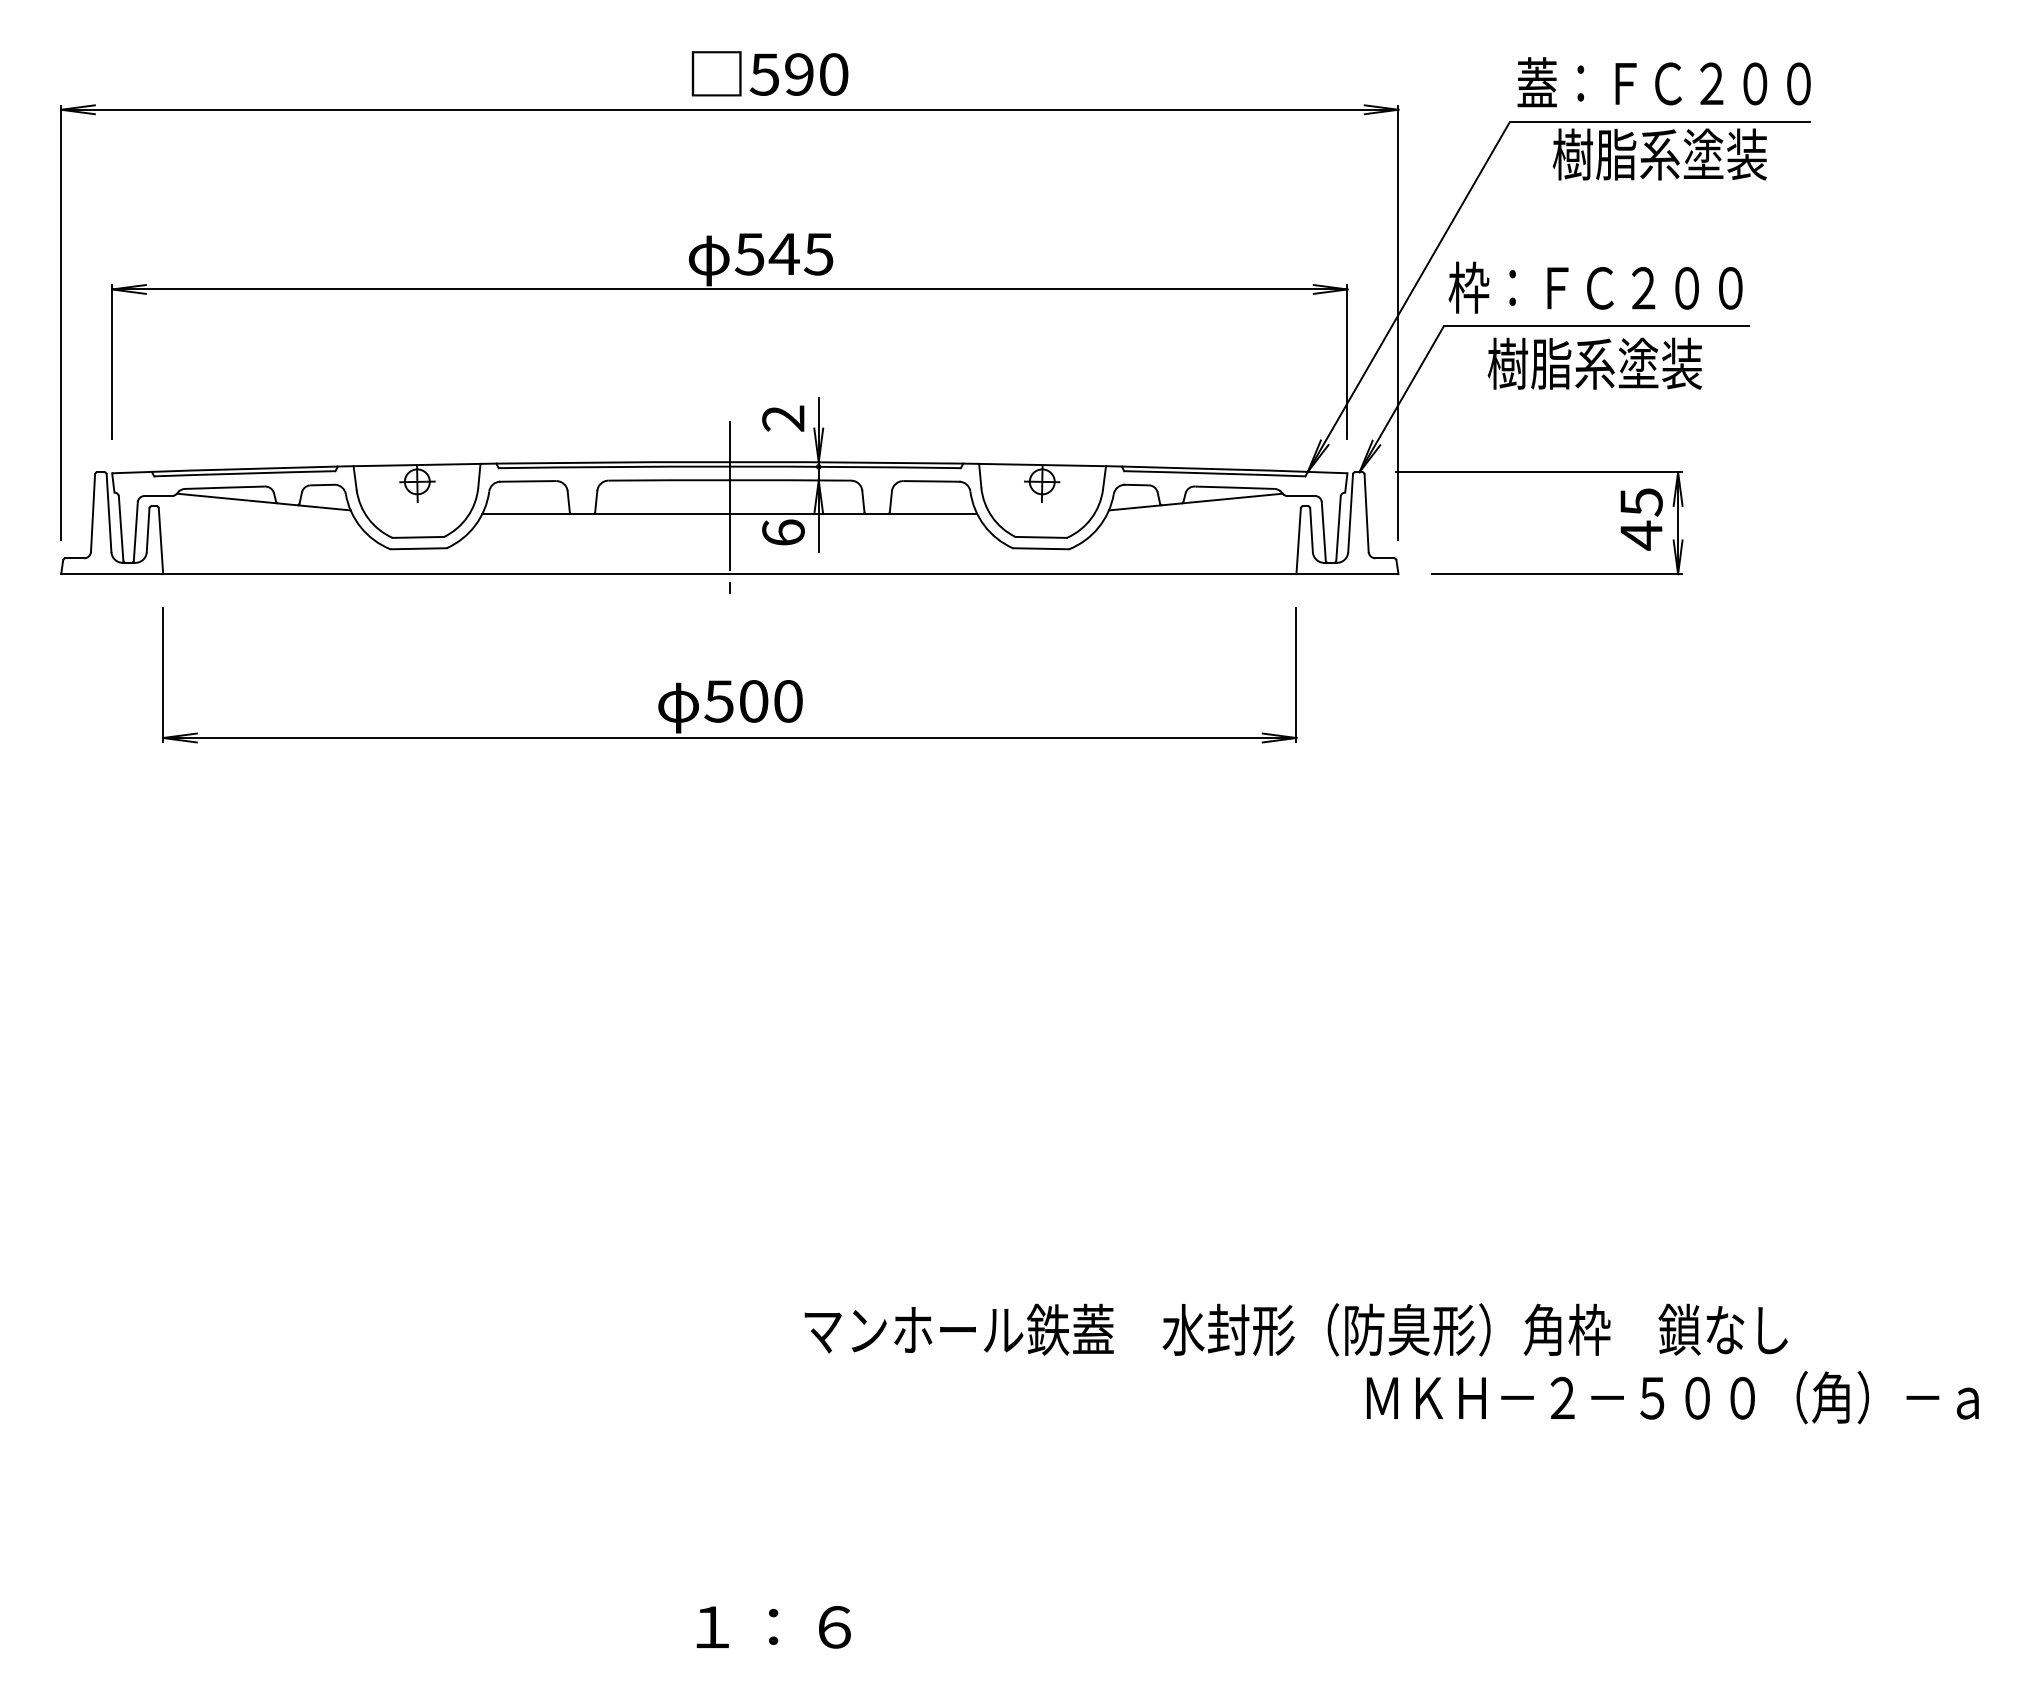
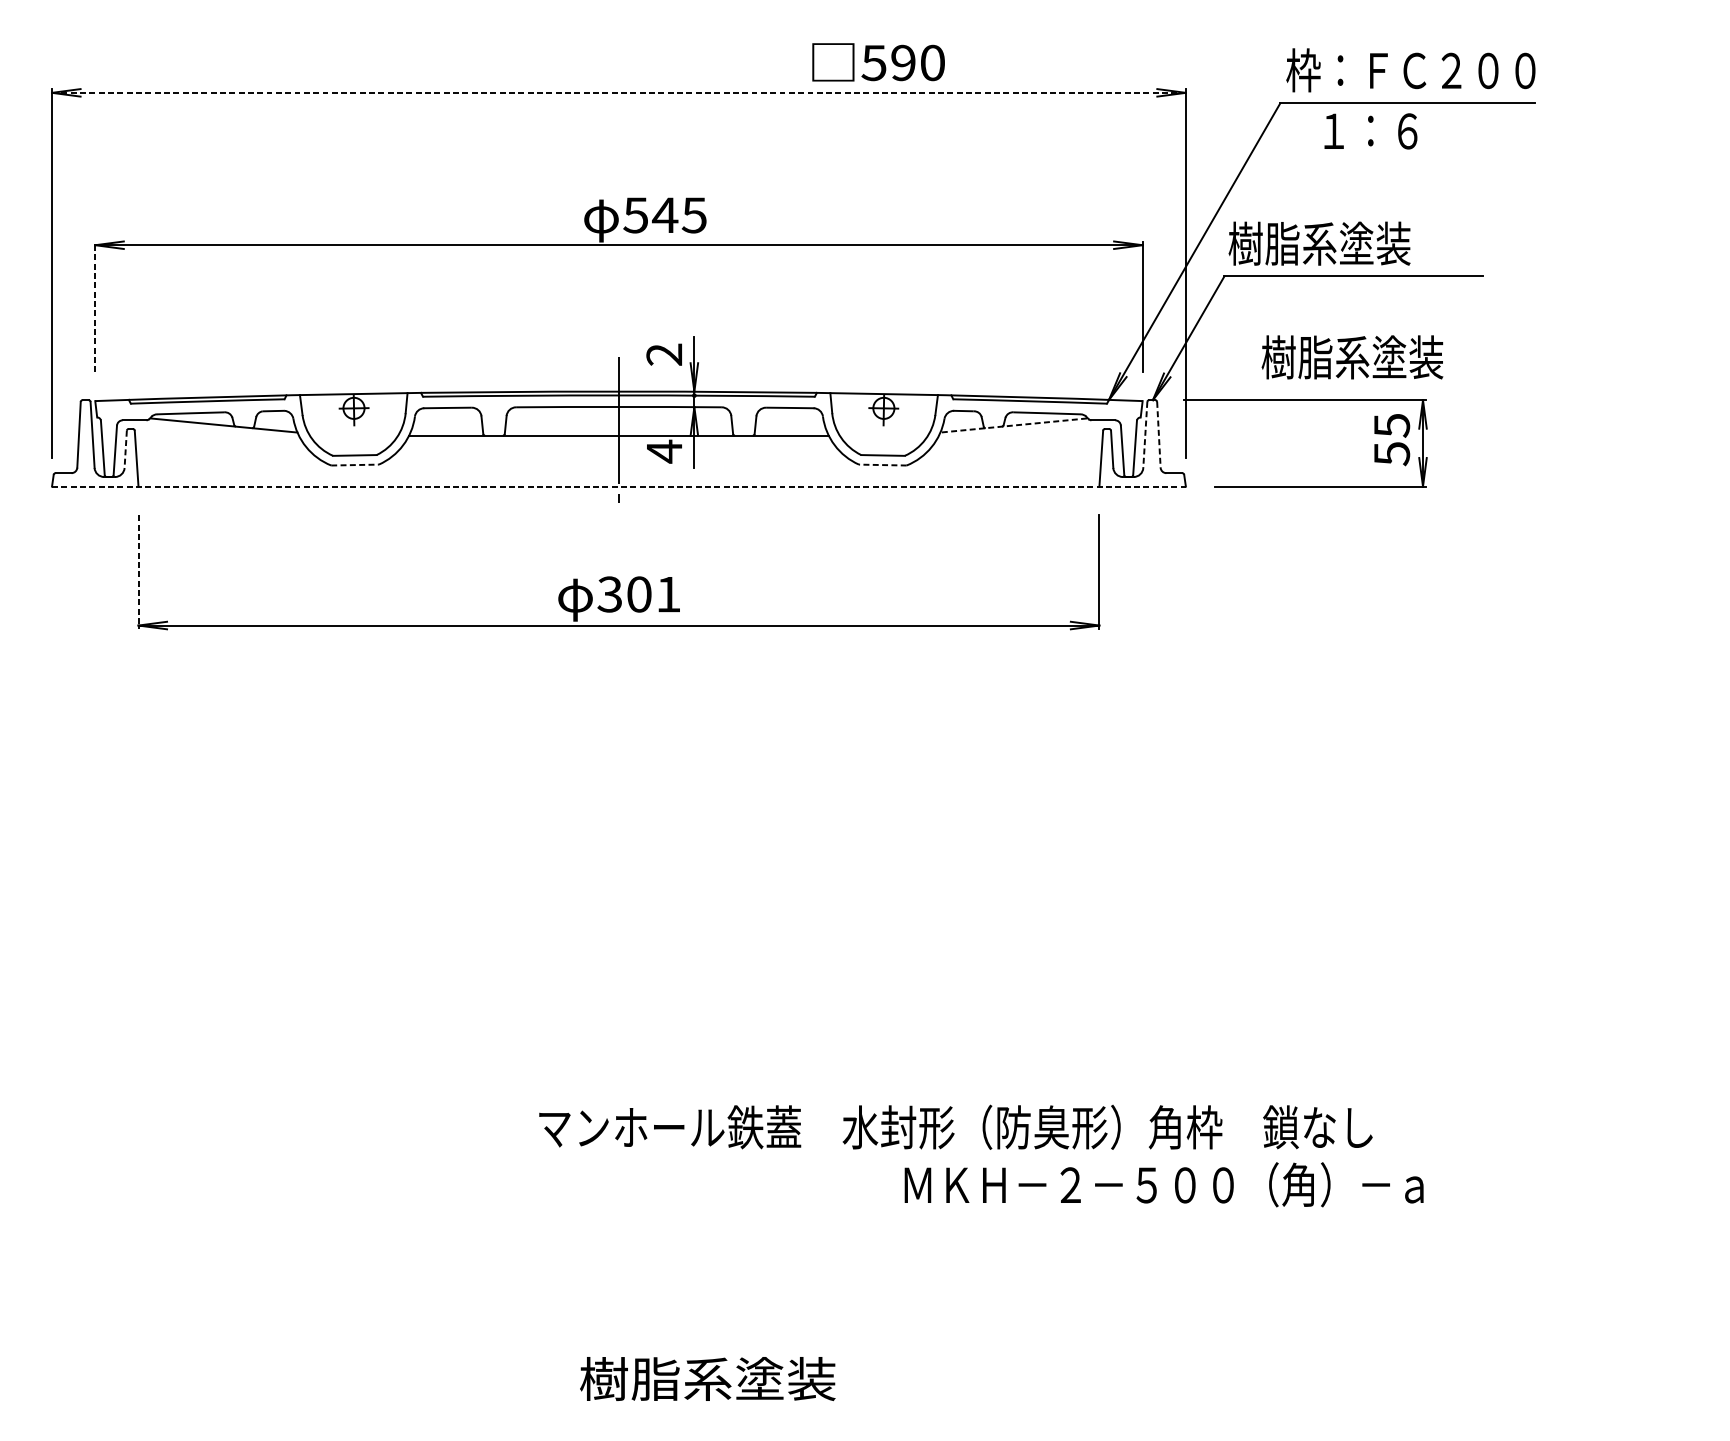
text: (769, 73) -> (878, 62), moved
text: (1536, 83) -> (1302, 70), 蓋：ＦＣ２００ -> 枠：ＦＣ２００
line: (729, 109) -> (618, 92), solid -> dashed
text: (1659, 154) -> (1407, 130), 樹脂系塗装 -> １：６
text: (1595, 287) -> (1352, 243), 枠：ＦＣ２００ -> 樹脂系塗装
line: (112, 362) -> (95, 307), solid -> dashed
text: (1594, 363) -> (1352, 357), moved
line: (1195, 502) -> (1013, 425), solid -> dashed
line: (1350, 513) -> (1145, 435), solid -> dashed
line: (1366, 513) -> (1158, 435), solid -> dashed
line: (148, 530) -> (126, 449), solid -> dashed
text: (783, 532) -> (664, 451), 6 -> 4
text: (1641, 535) -> (1391, 453), 45 -> 55
line: (419, 548) -> (355, 464), solid -> dashed
line: (1040, 548) -> (882, 464), solid -> dashed
line: (729, 574) -> (618, 486), solid -> dashed
line: (163, 675) -> (138, 572), solid -> dashed
text: (753, 701) -> (639, 594), 500 -> 301
text: (1295, 1329) -> (955, 1127), moved
text: (1672, 1397) -> (1163, 1184), moved
text: (834, 1626) -> (707, 1378), １：６ -> 樹脂系塗装

